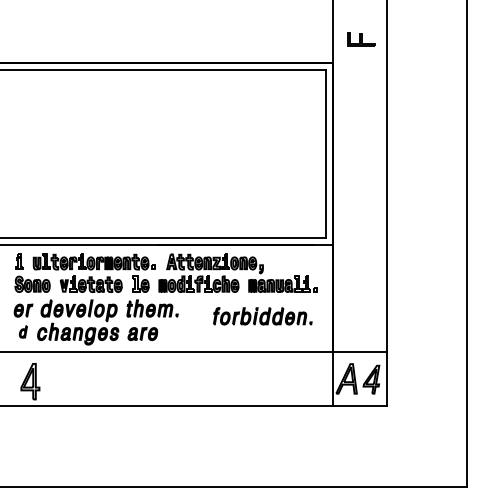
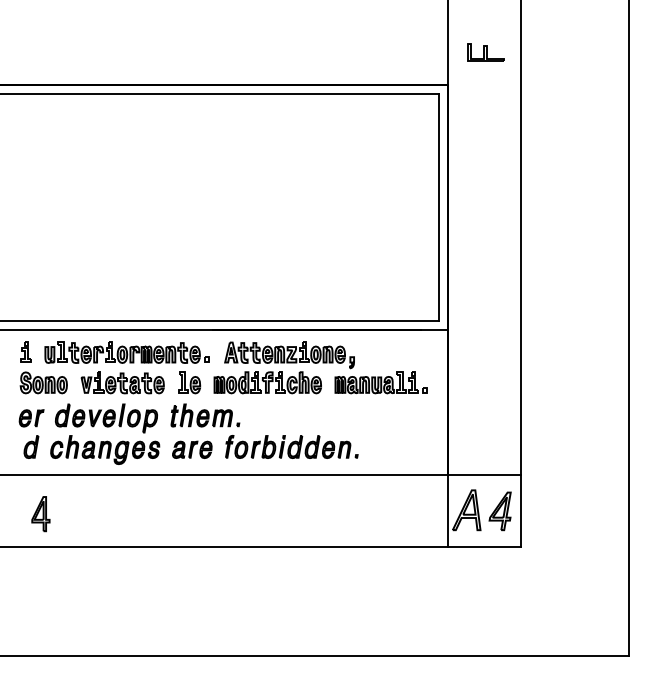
part: (262, 315) -> (291, 446), moved
part: (23, 331) -> (31, 446), size x1.43
part: (30, 382) -> (40, 514), size x0.71

